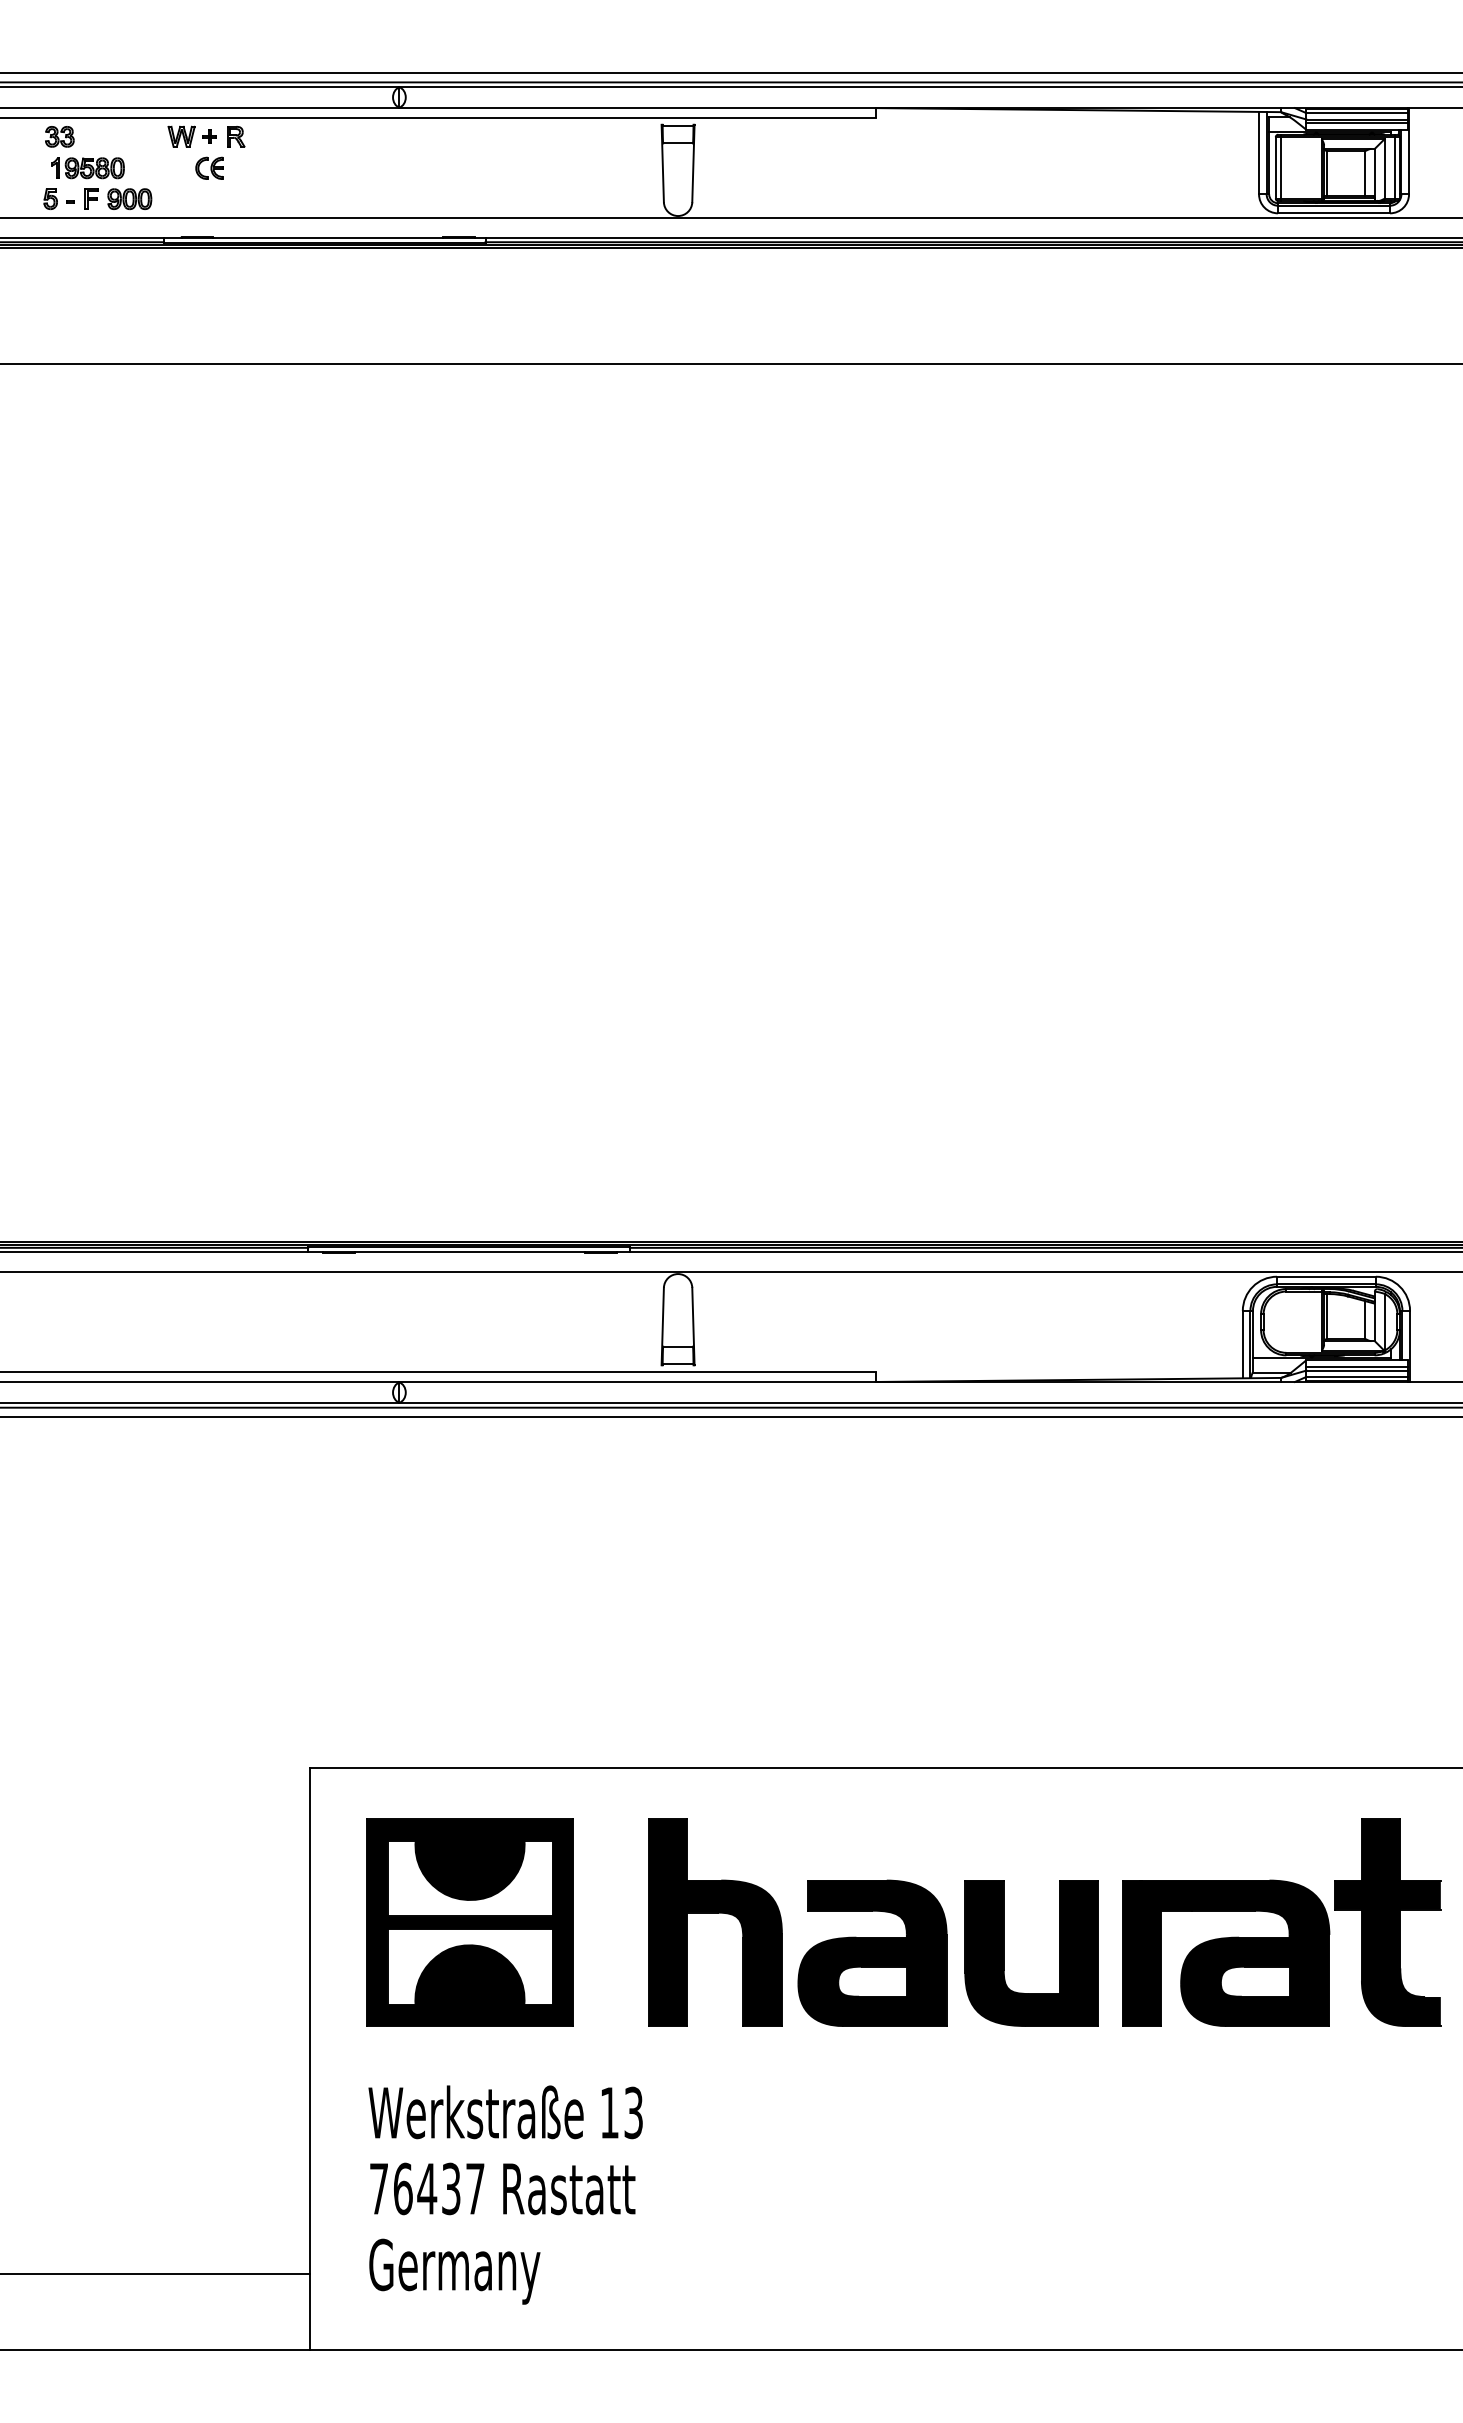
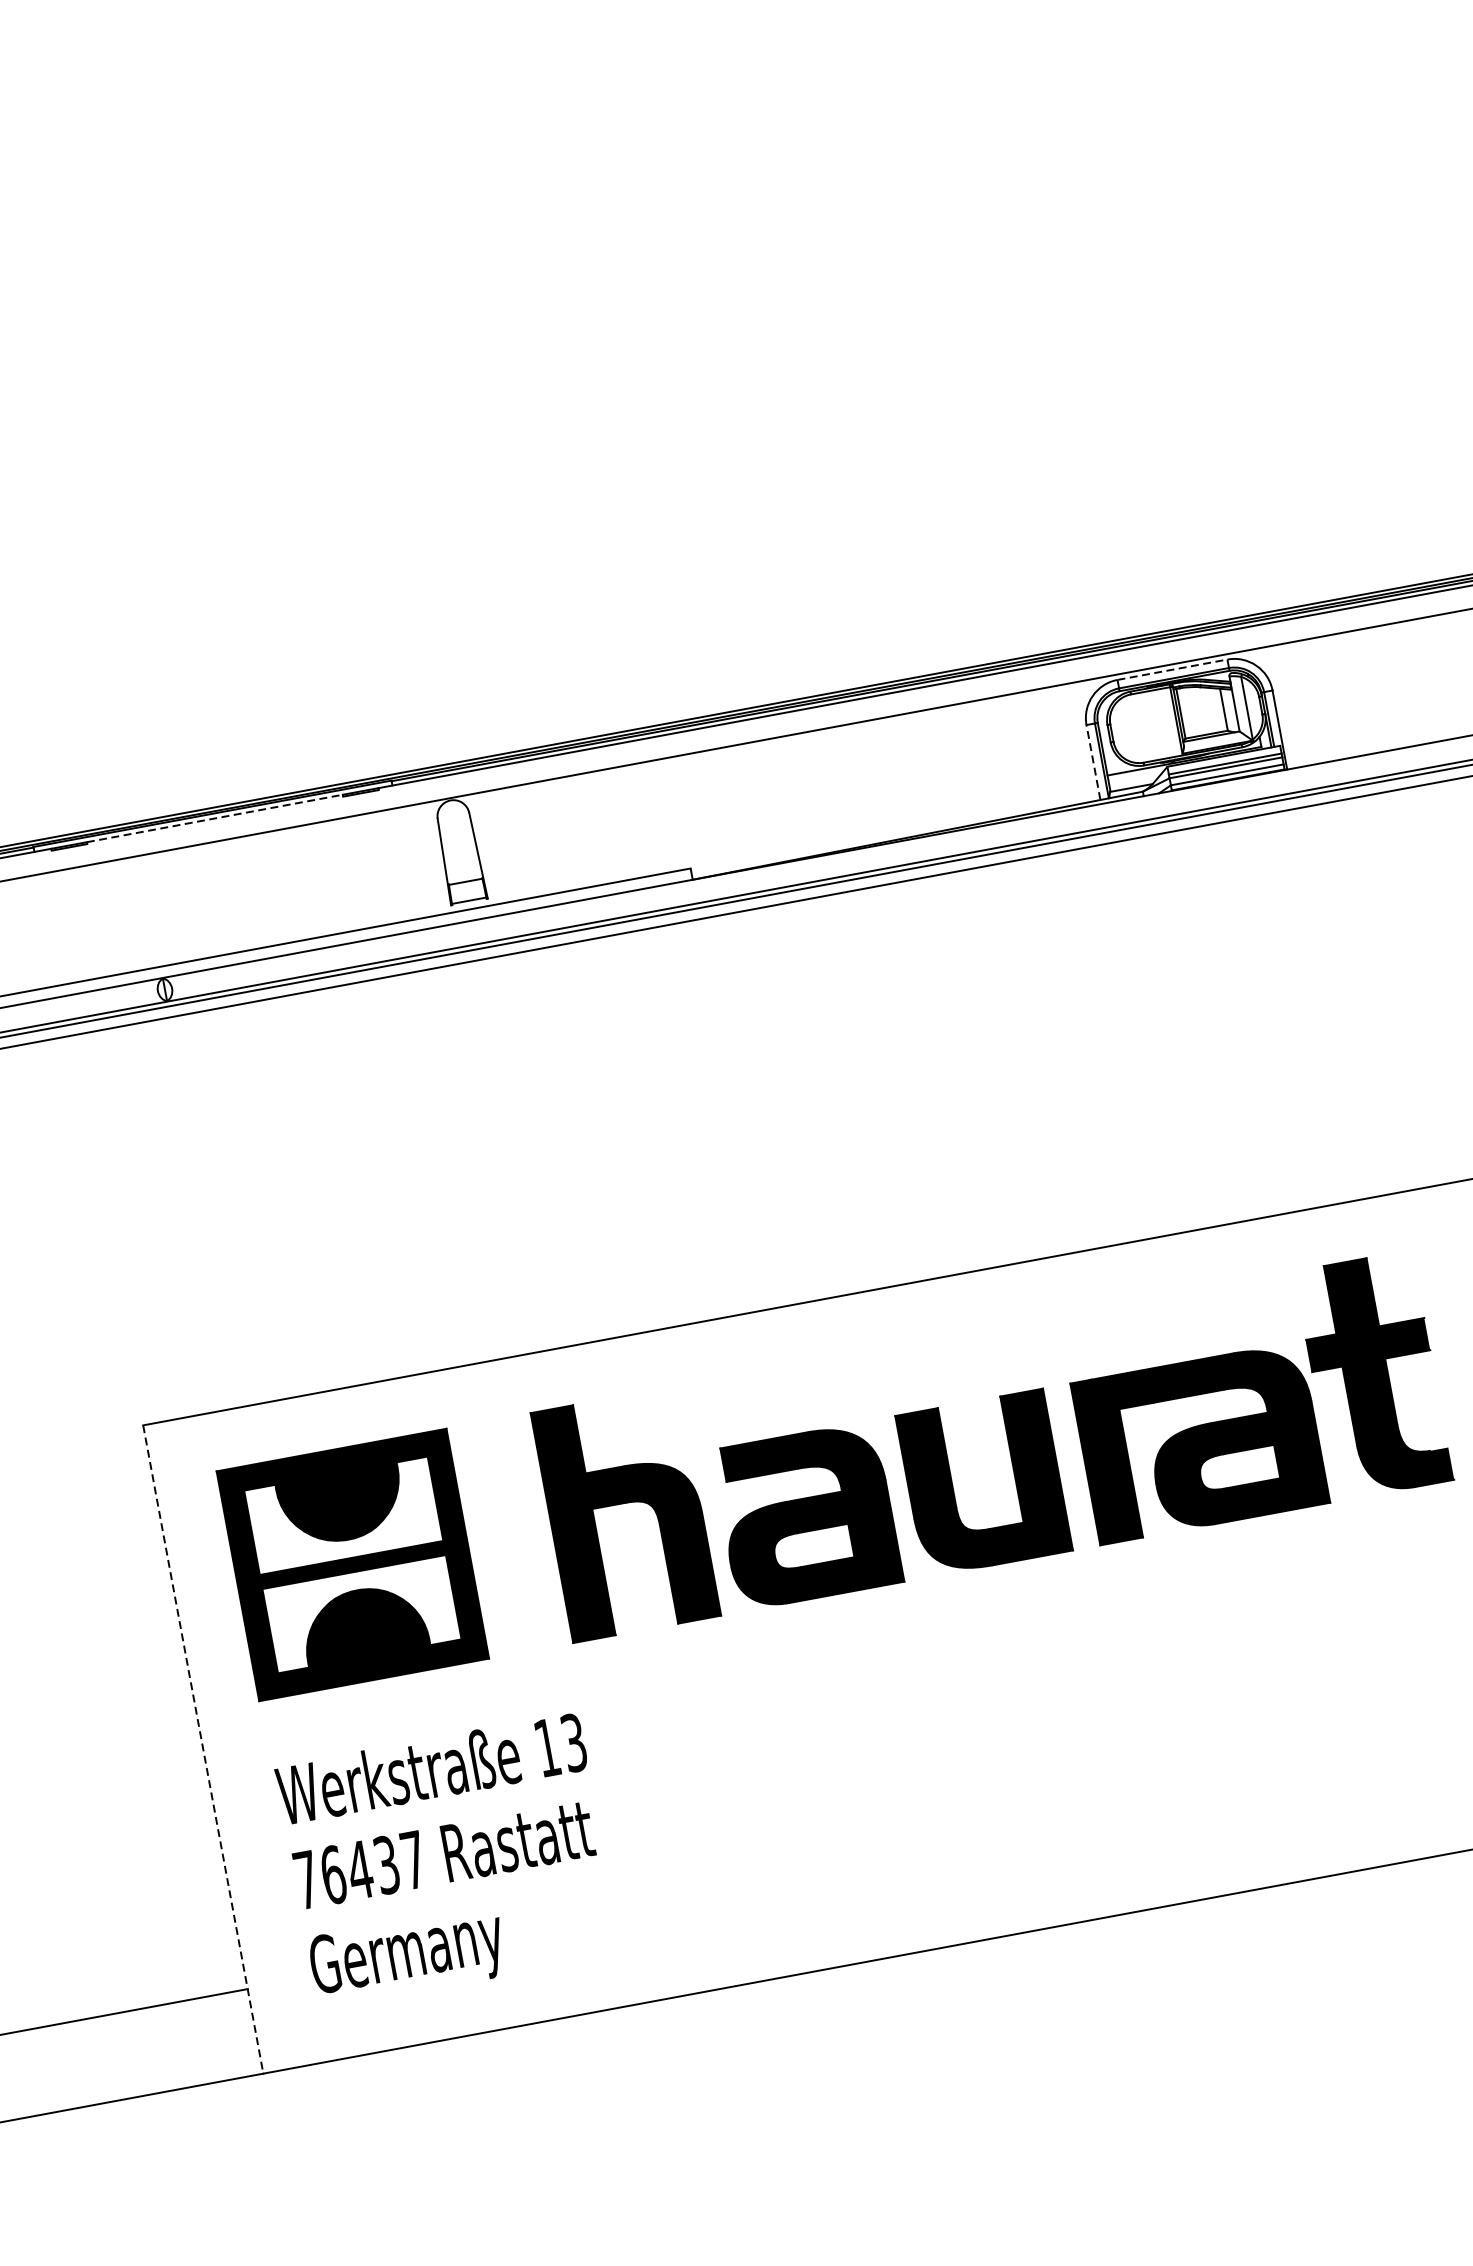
line: (470, 1251) -> (215, 818), solid -> dashed
line: (1326, 1276) -> (1172, 669), solid -> dashed
line: (1242, 1344) -> (1093, 762), solid -> dashed
line: (310, 2059) -> (203, 1750), solid -> dashed

